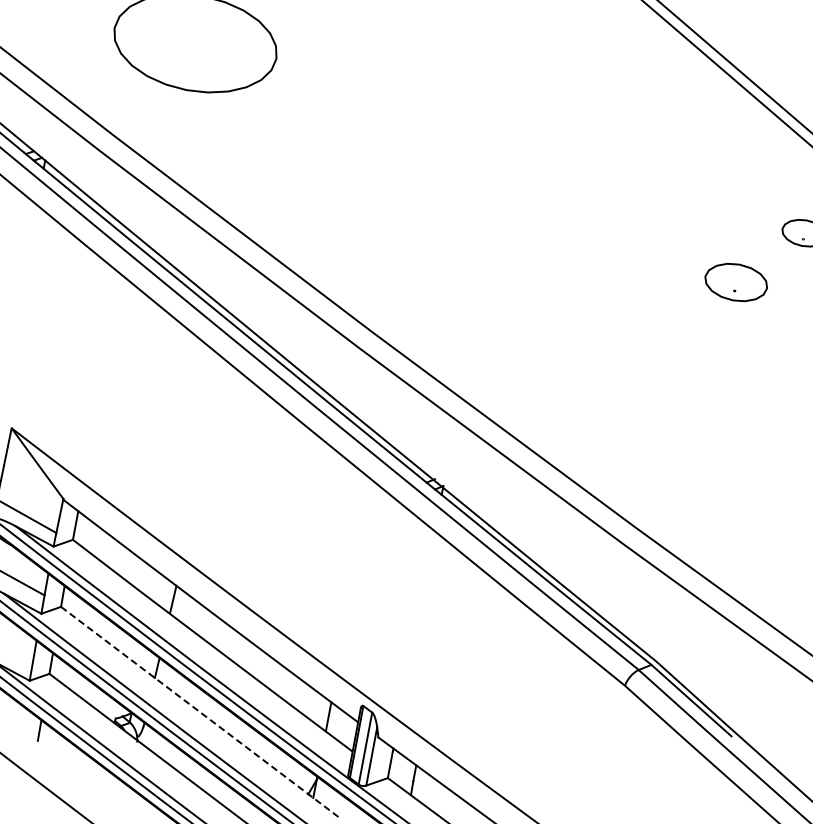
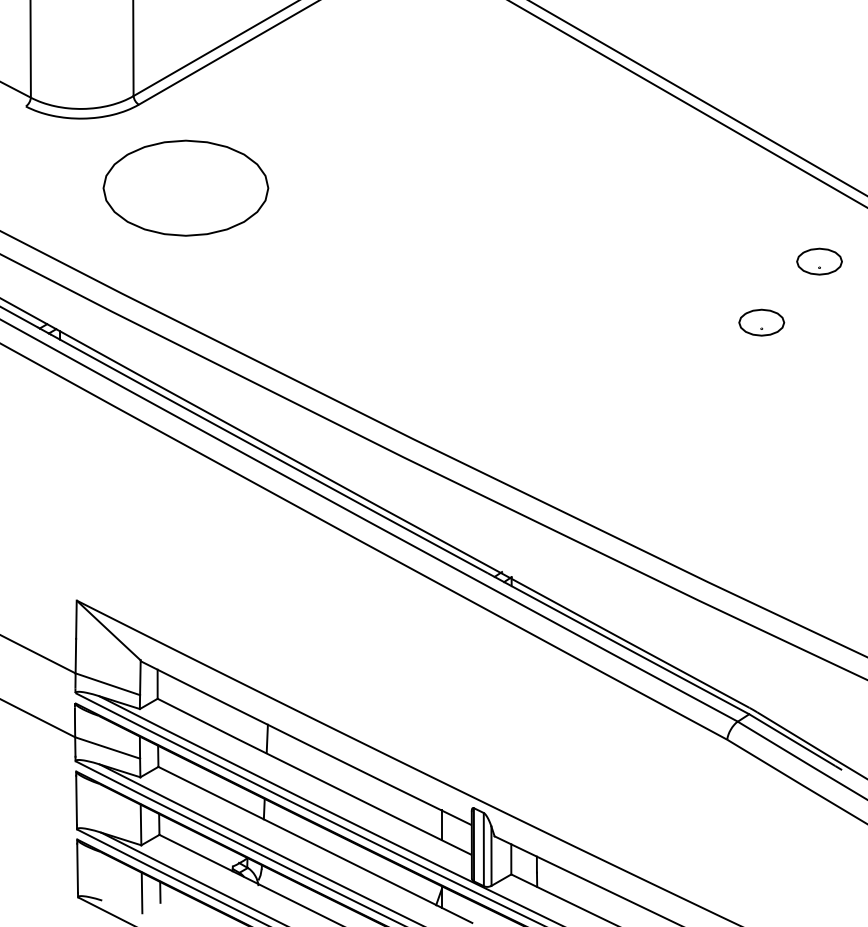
part: (736, 282) -> (761, 322), size x0.71
line: (200, 713) -> (315, 845), dashed -> solid
line: (21, 727) -> (141, 892), added

